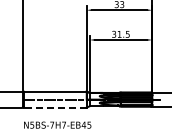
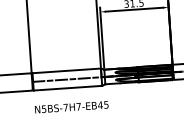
line: (54, 107) -> (67, 88), dashed -> solid

